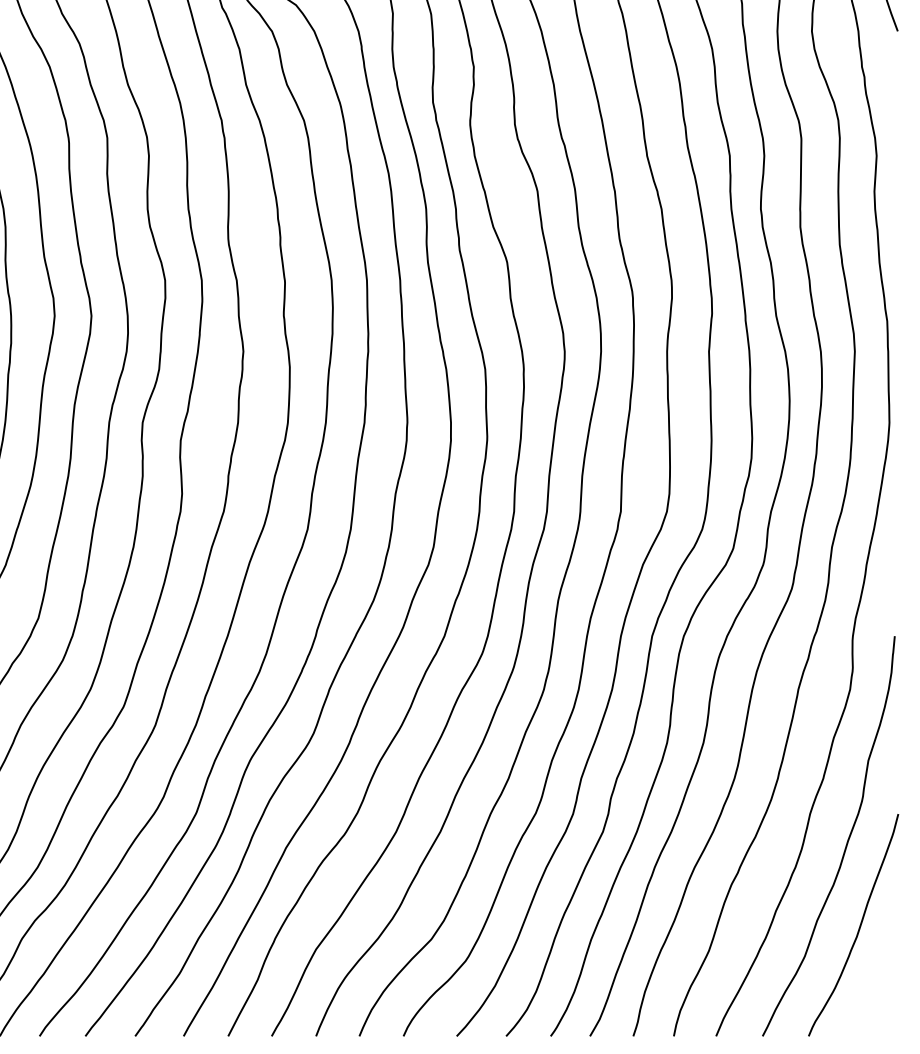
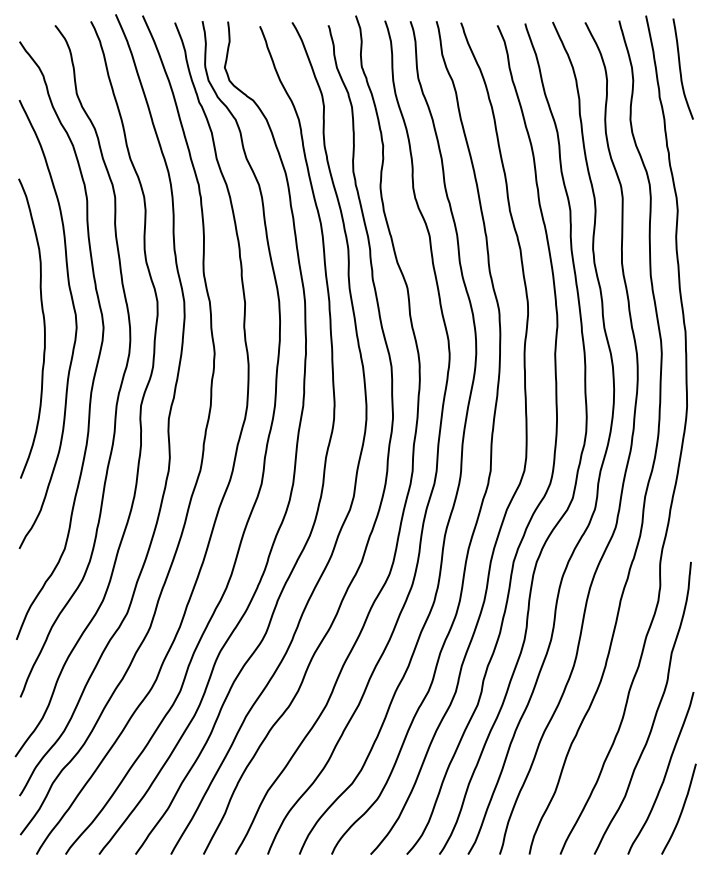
curve: (881, 974) -> (681, 809), added

